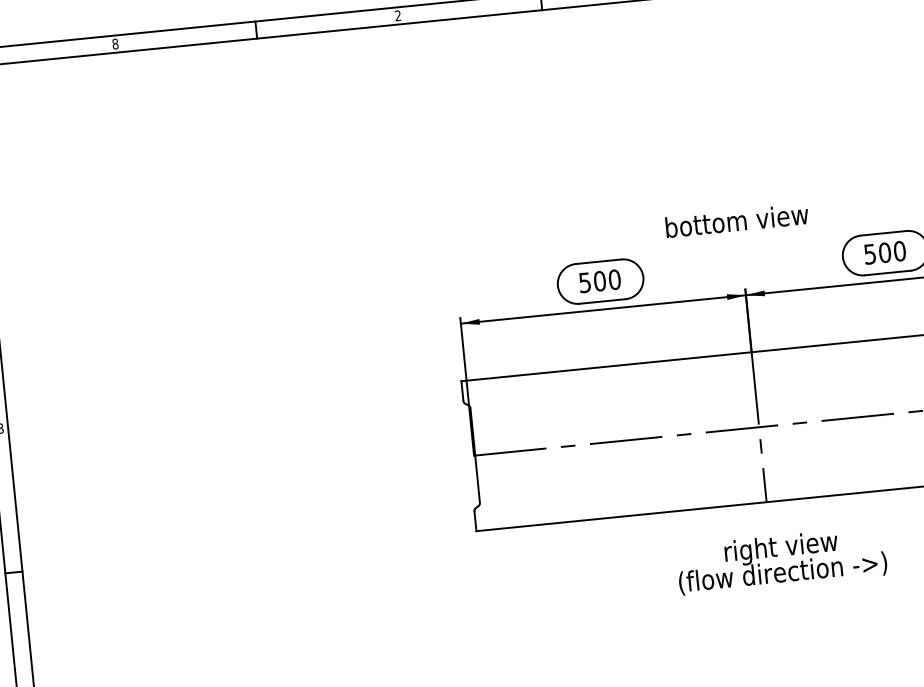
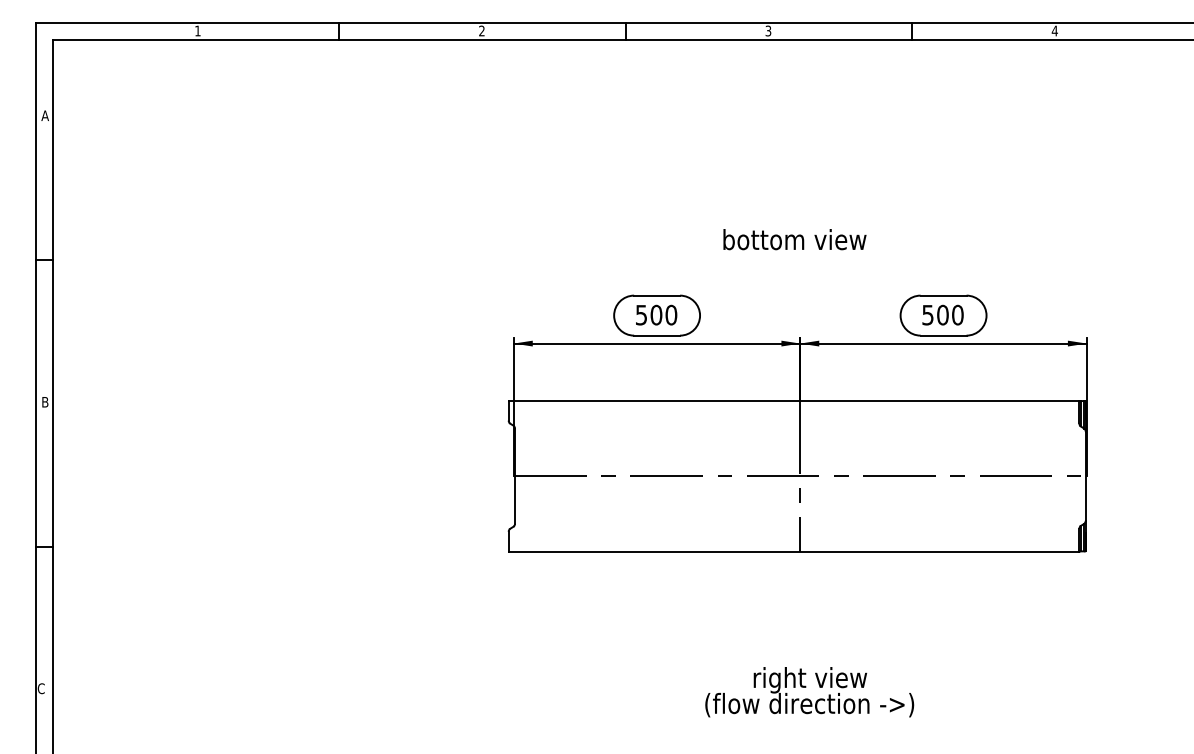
text: (114, 43) -> (197, 30), 8 -> 1
text: (736, 220) -> (794, 239), moved
text: (781, 560) -> (809, 692), moved

